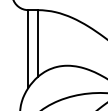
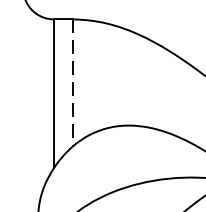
line: (38, 43) -> (73, 83), solid -> dashed

